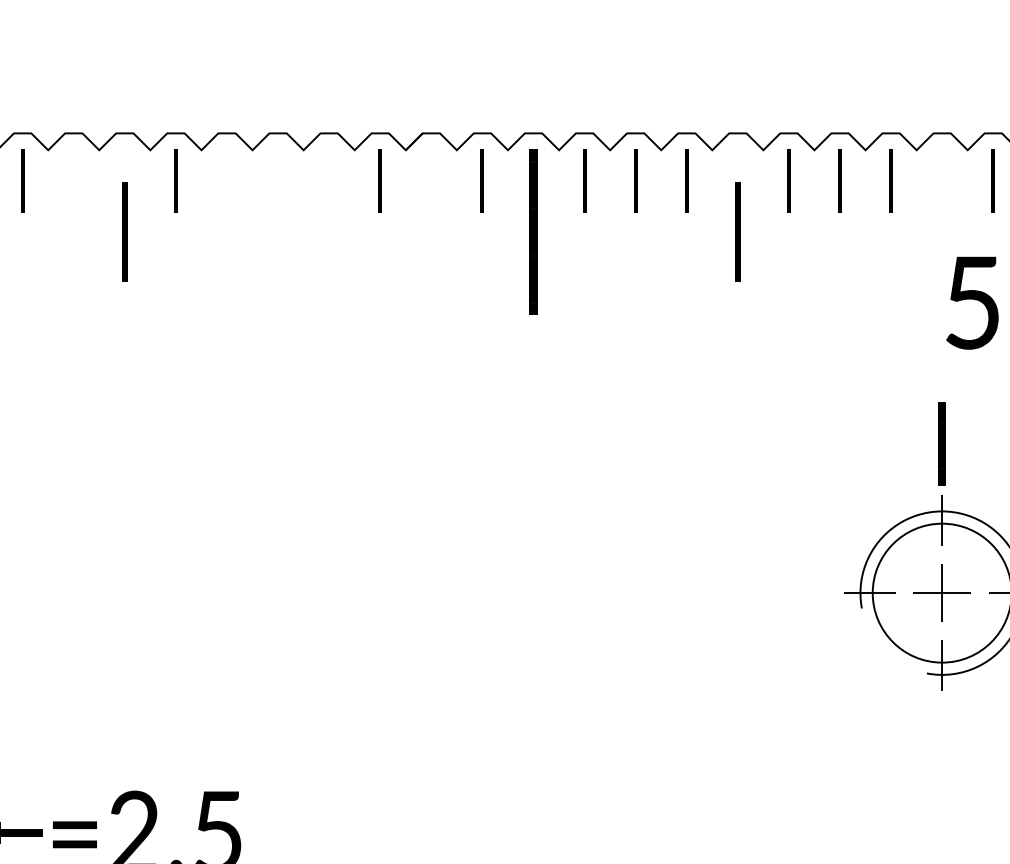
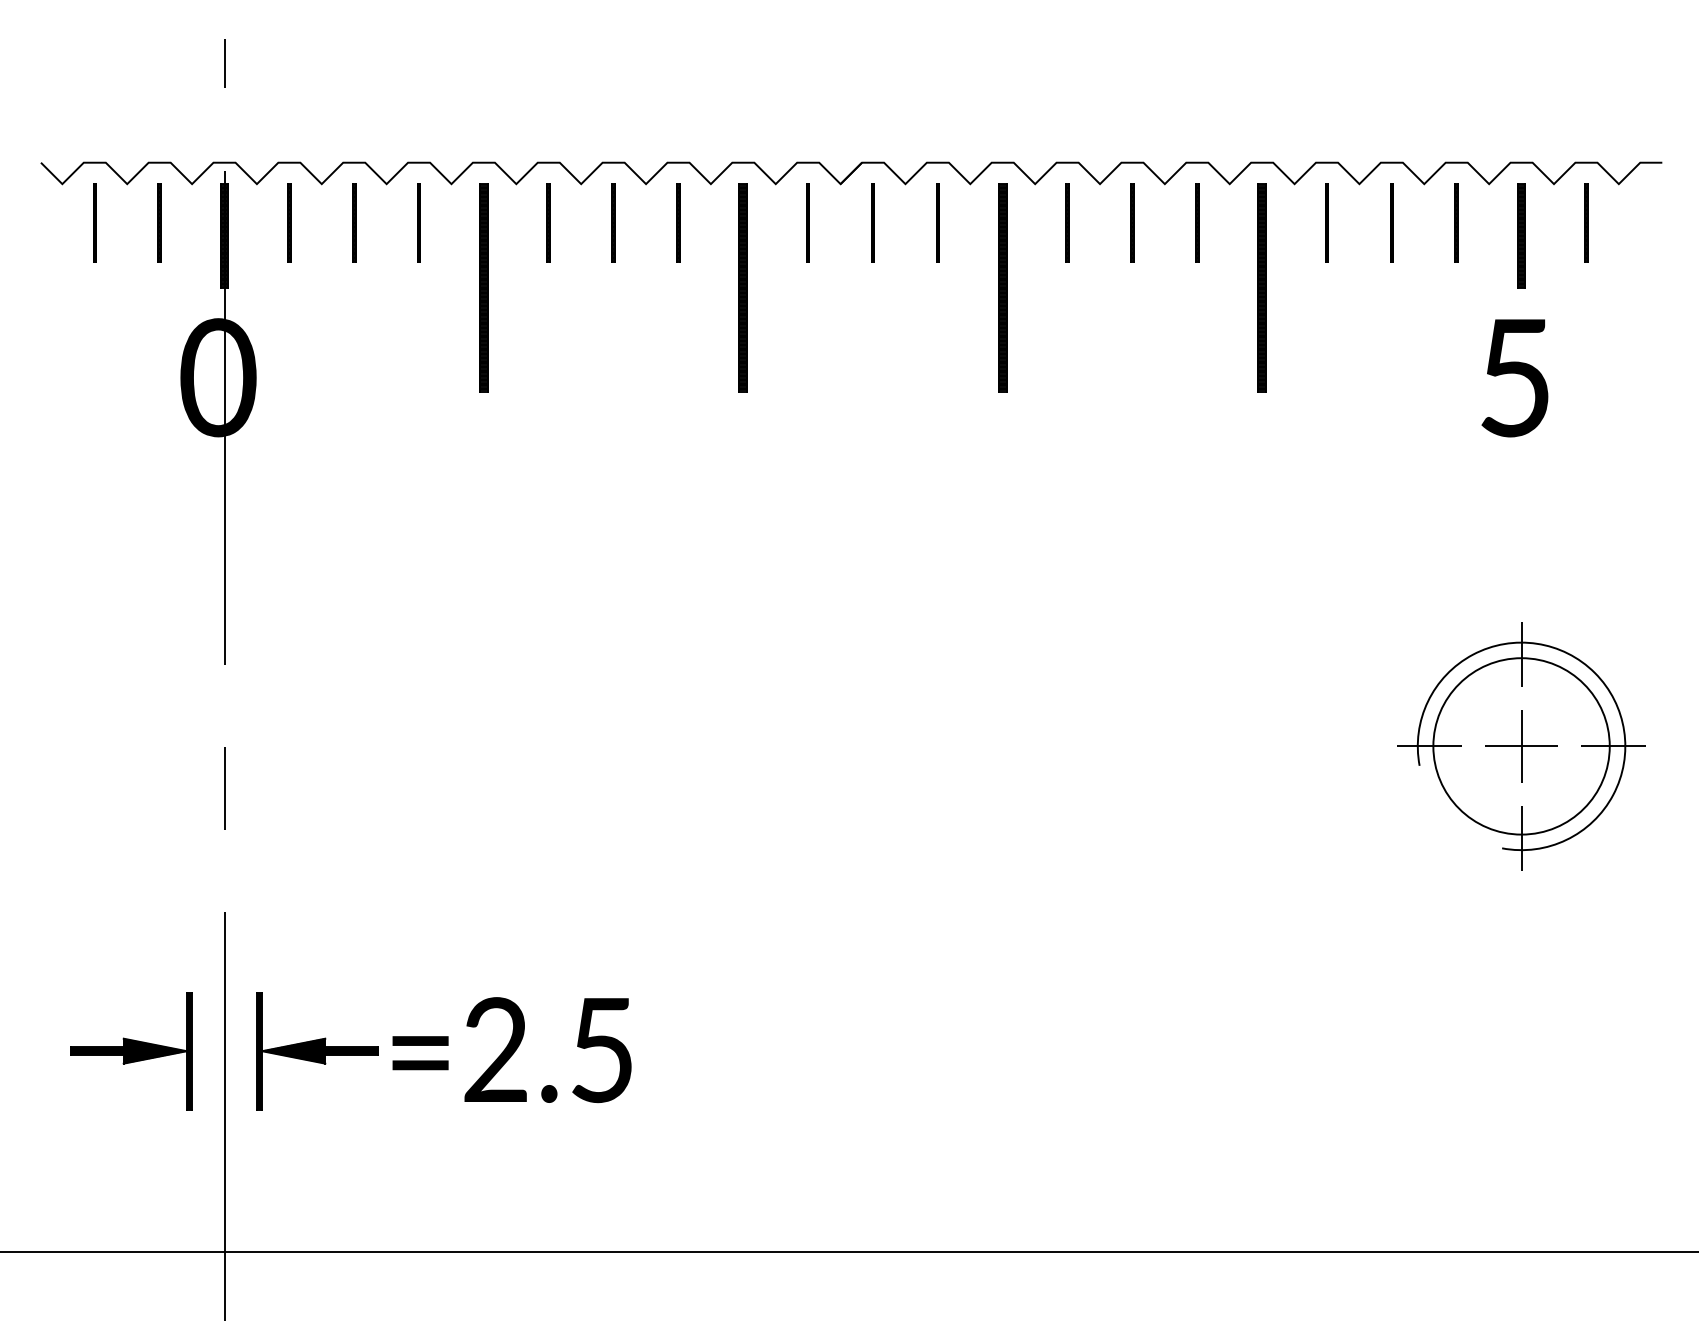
line: (73, 180) -> (418, 222), added
line: (226, 180) -> (613, 222), added
line: (278, 180) -> (678, 222), added
line: (430, 180) -> (872, 222), added
part: (124, 231) -> (483, 287), size x1.67
part: (328, 231) -> (742, 287), added
part: (737, 231) -> (1261, 287), size x1.67
text: (972, 303) -> (1514, 378), moved
part: (942, 443) -> (1521, 235), moved

